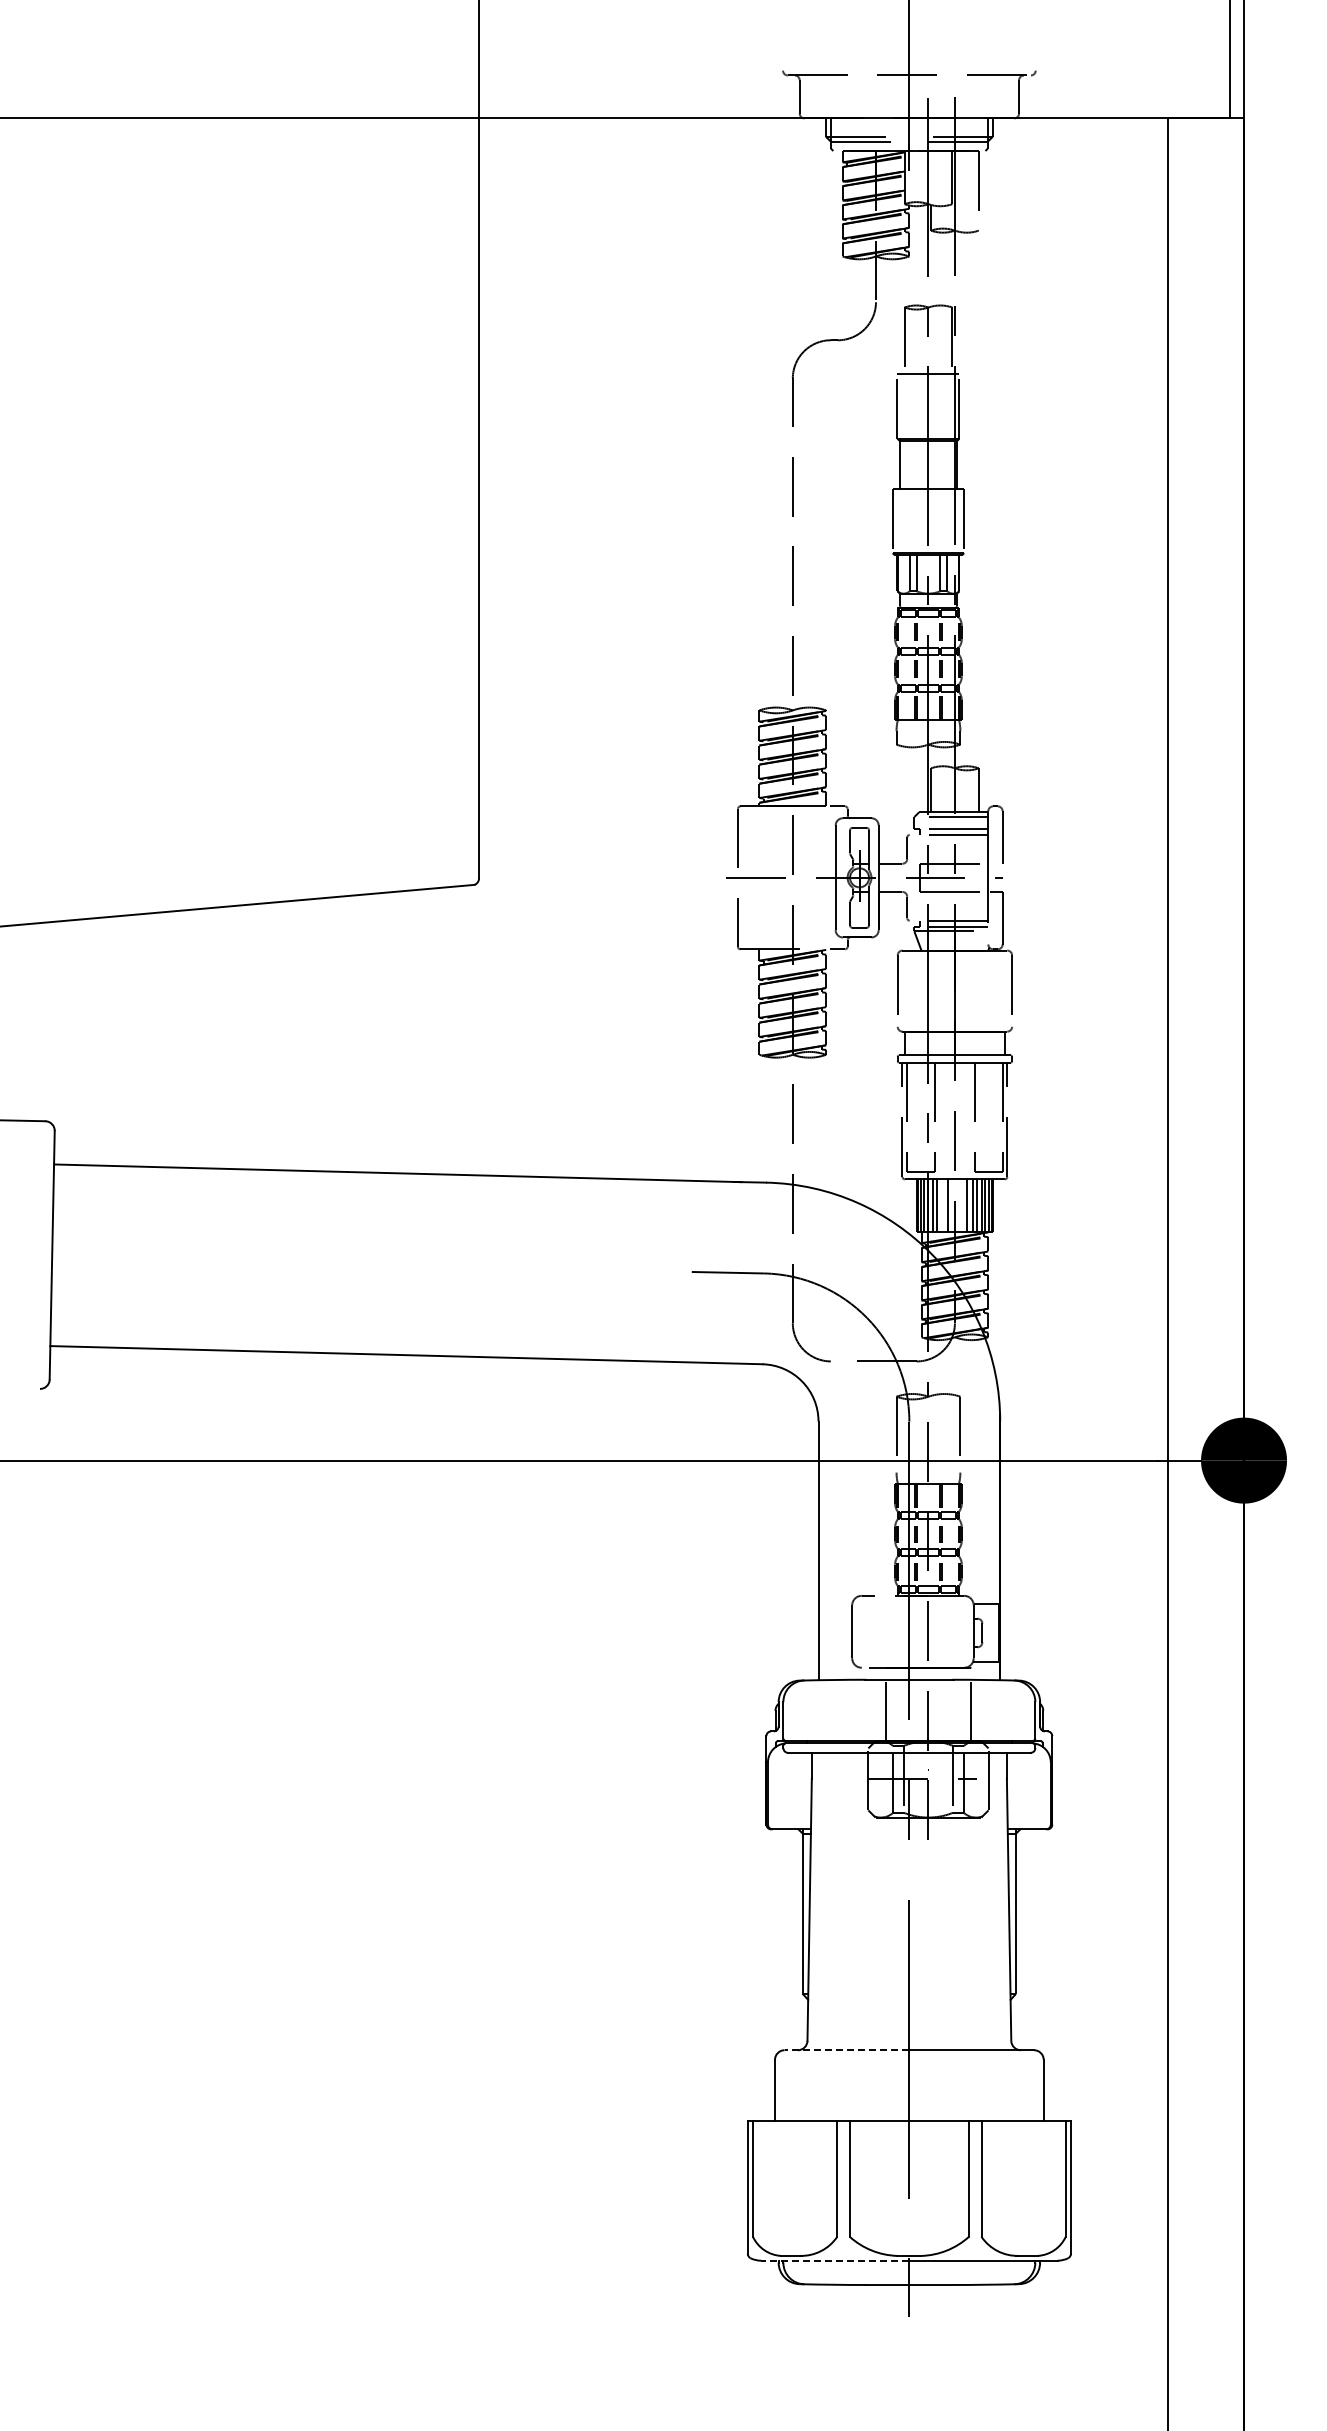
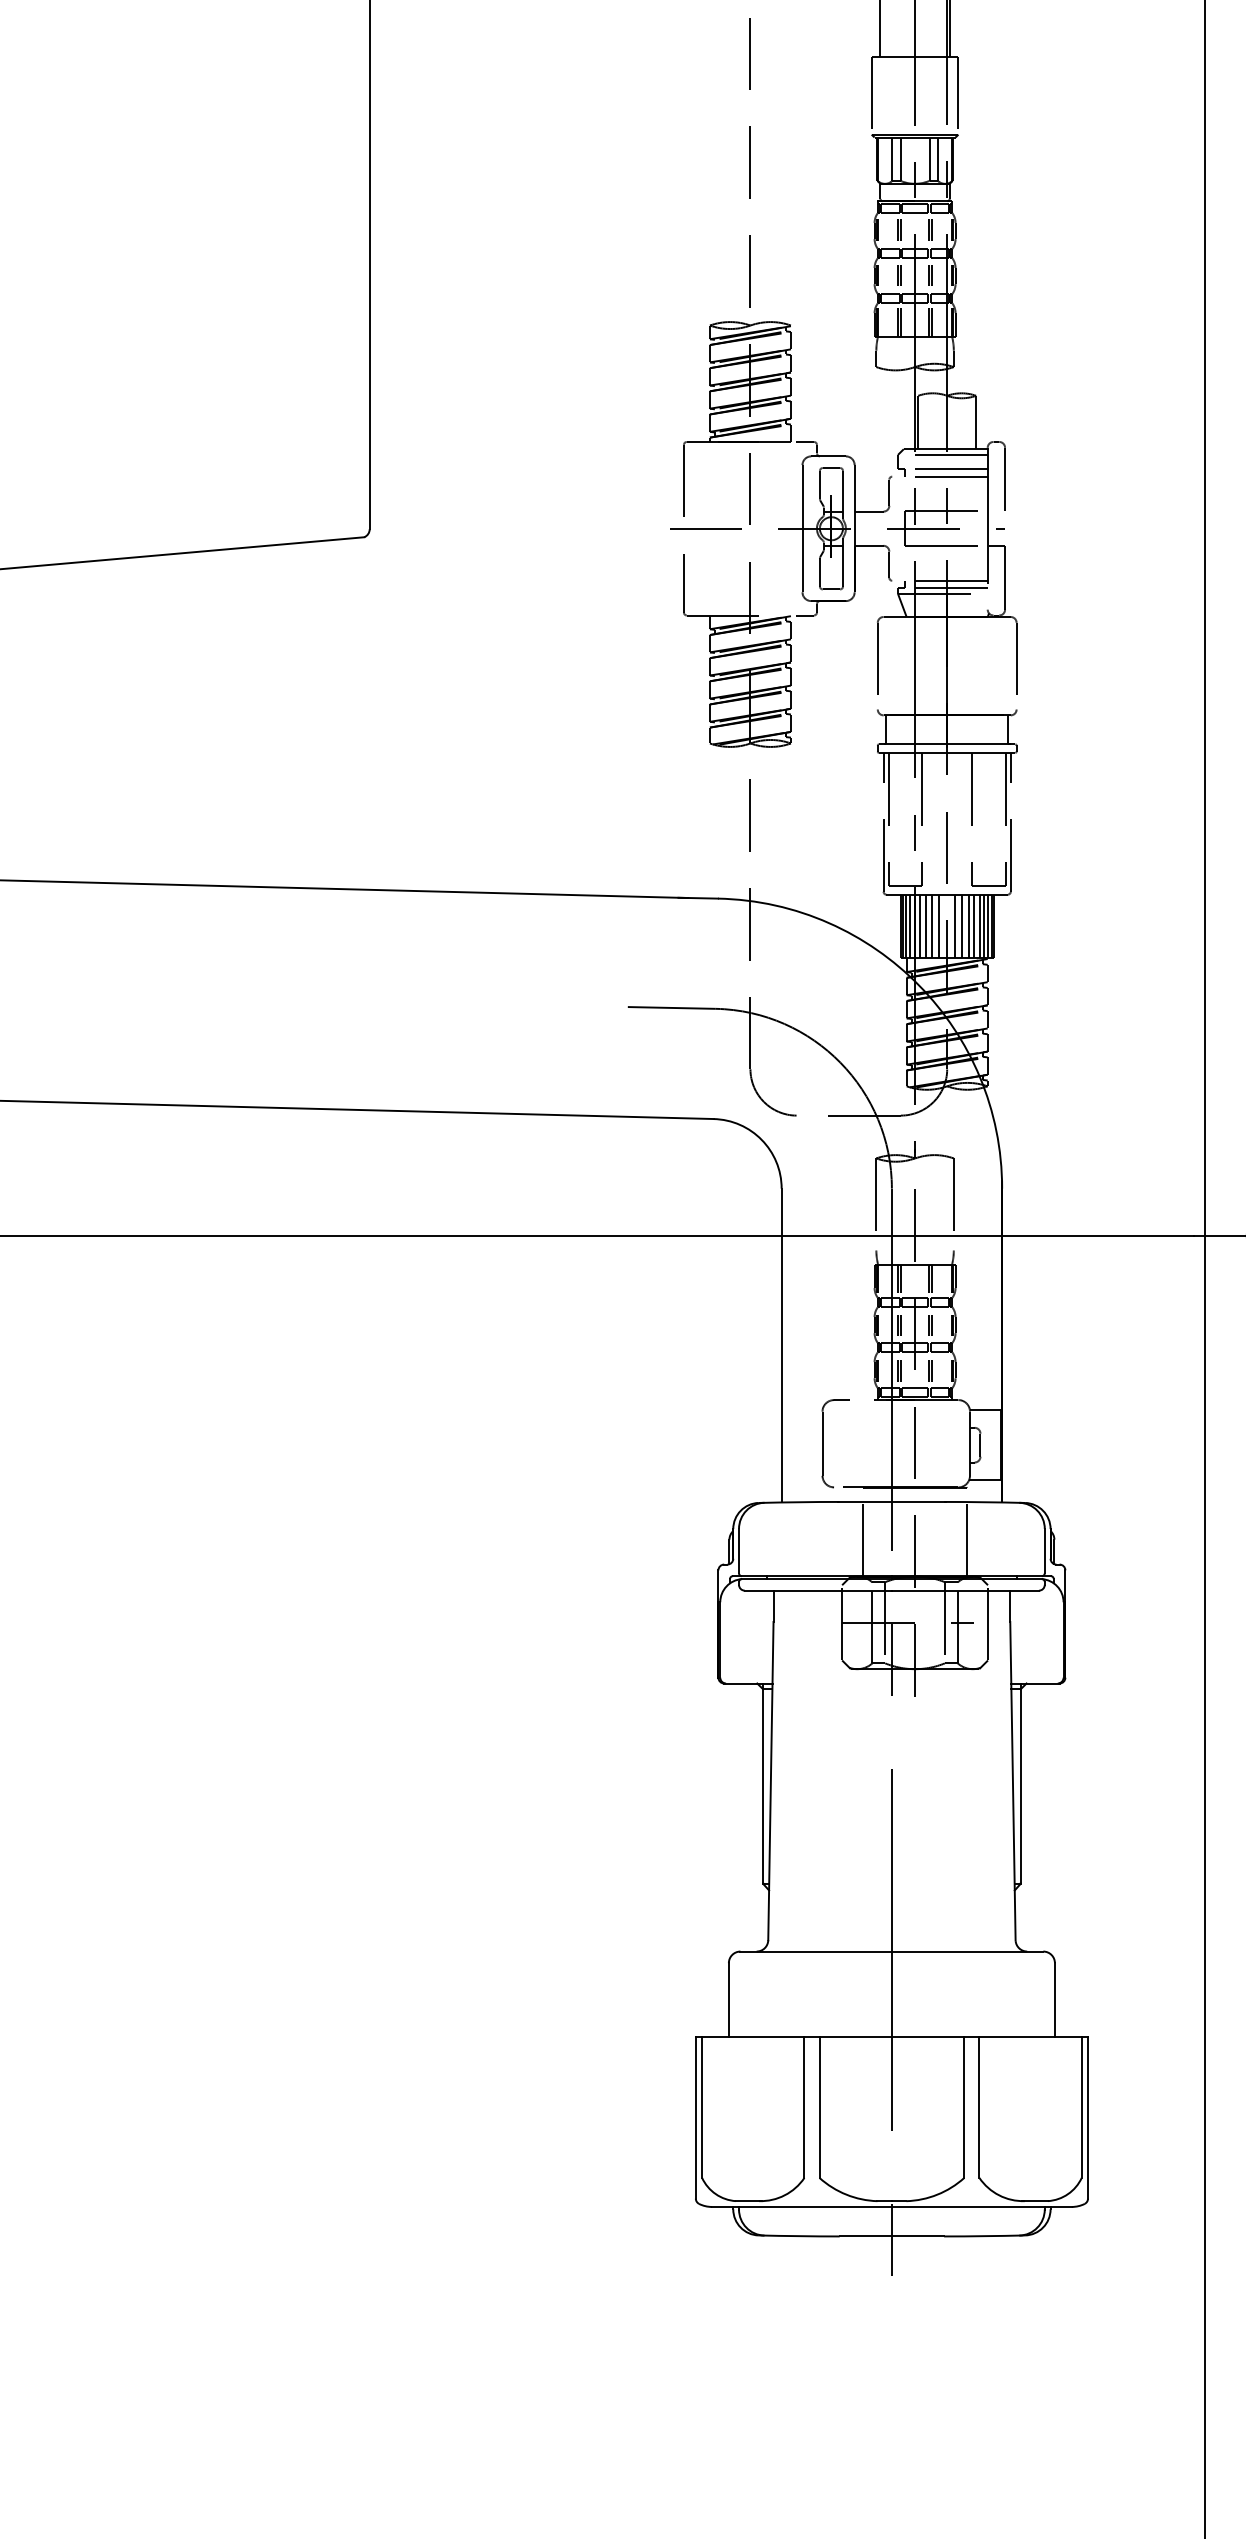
line: (942, 1205) -> (932, 926), added
line: (961, 1205) -> (955, 926), added
line: (846, 2050) -> (815, 1951), dashed -> solid
line: (834, 2260) -> (801, 2206), dashed -> solid

